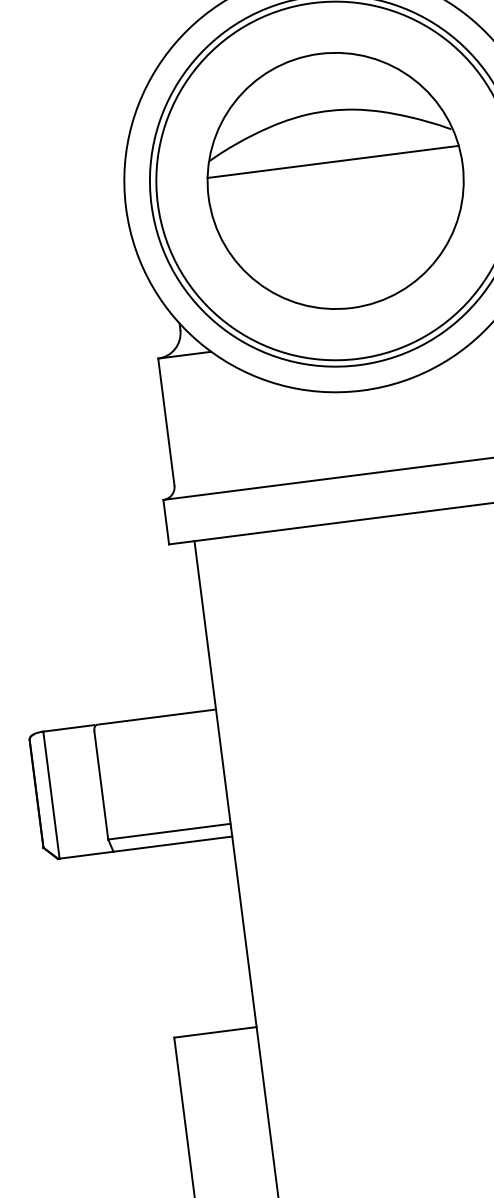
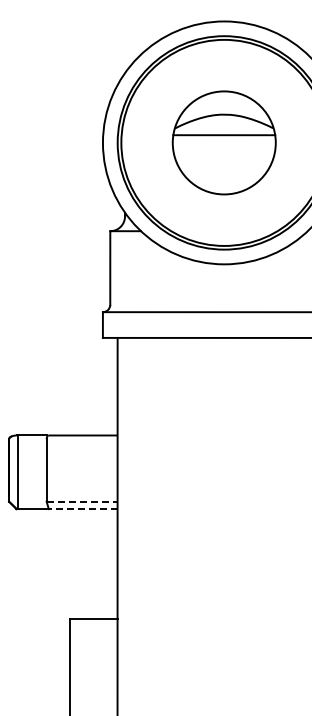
part: (334, 180) -> (223, 142), size x0.7
line: (170, 831) -> (82, 501), solid -> dashed
line: (171, 845) -> (82, 509), solid -> dashed

